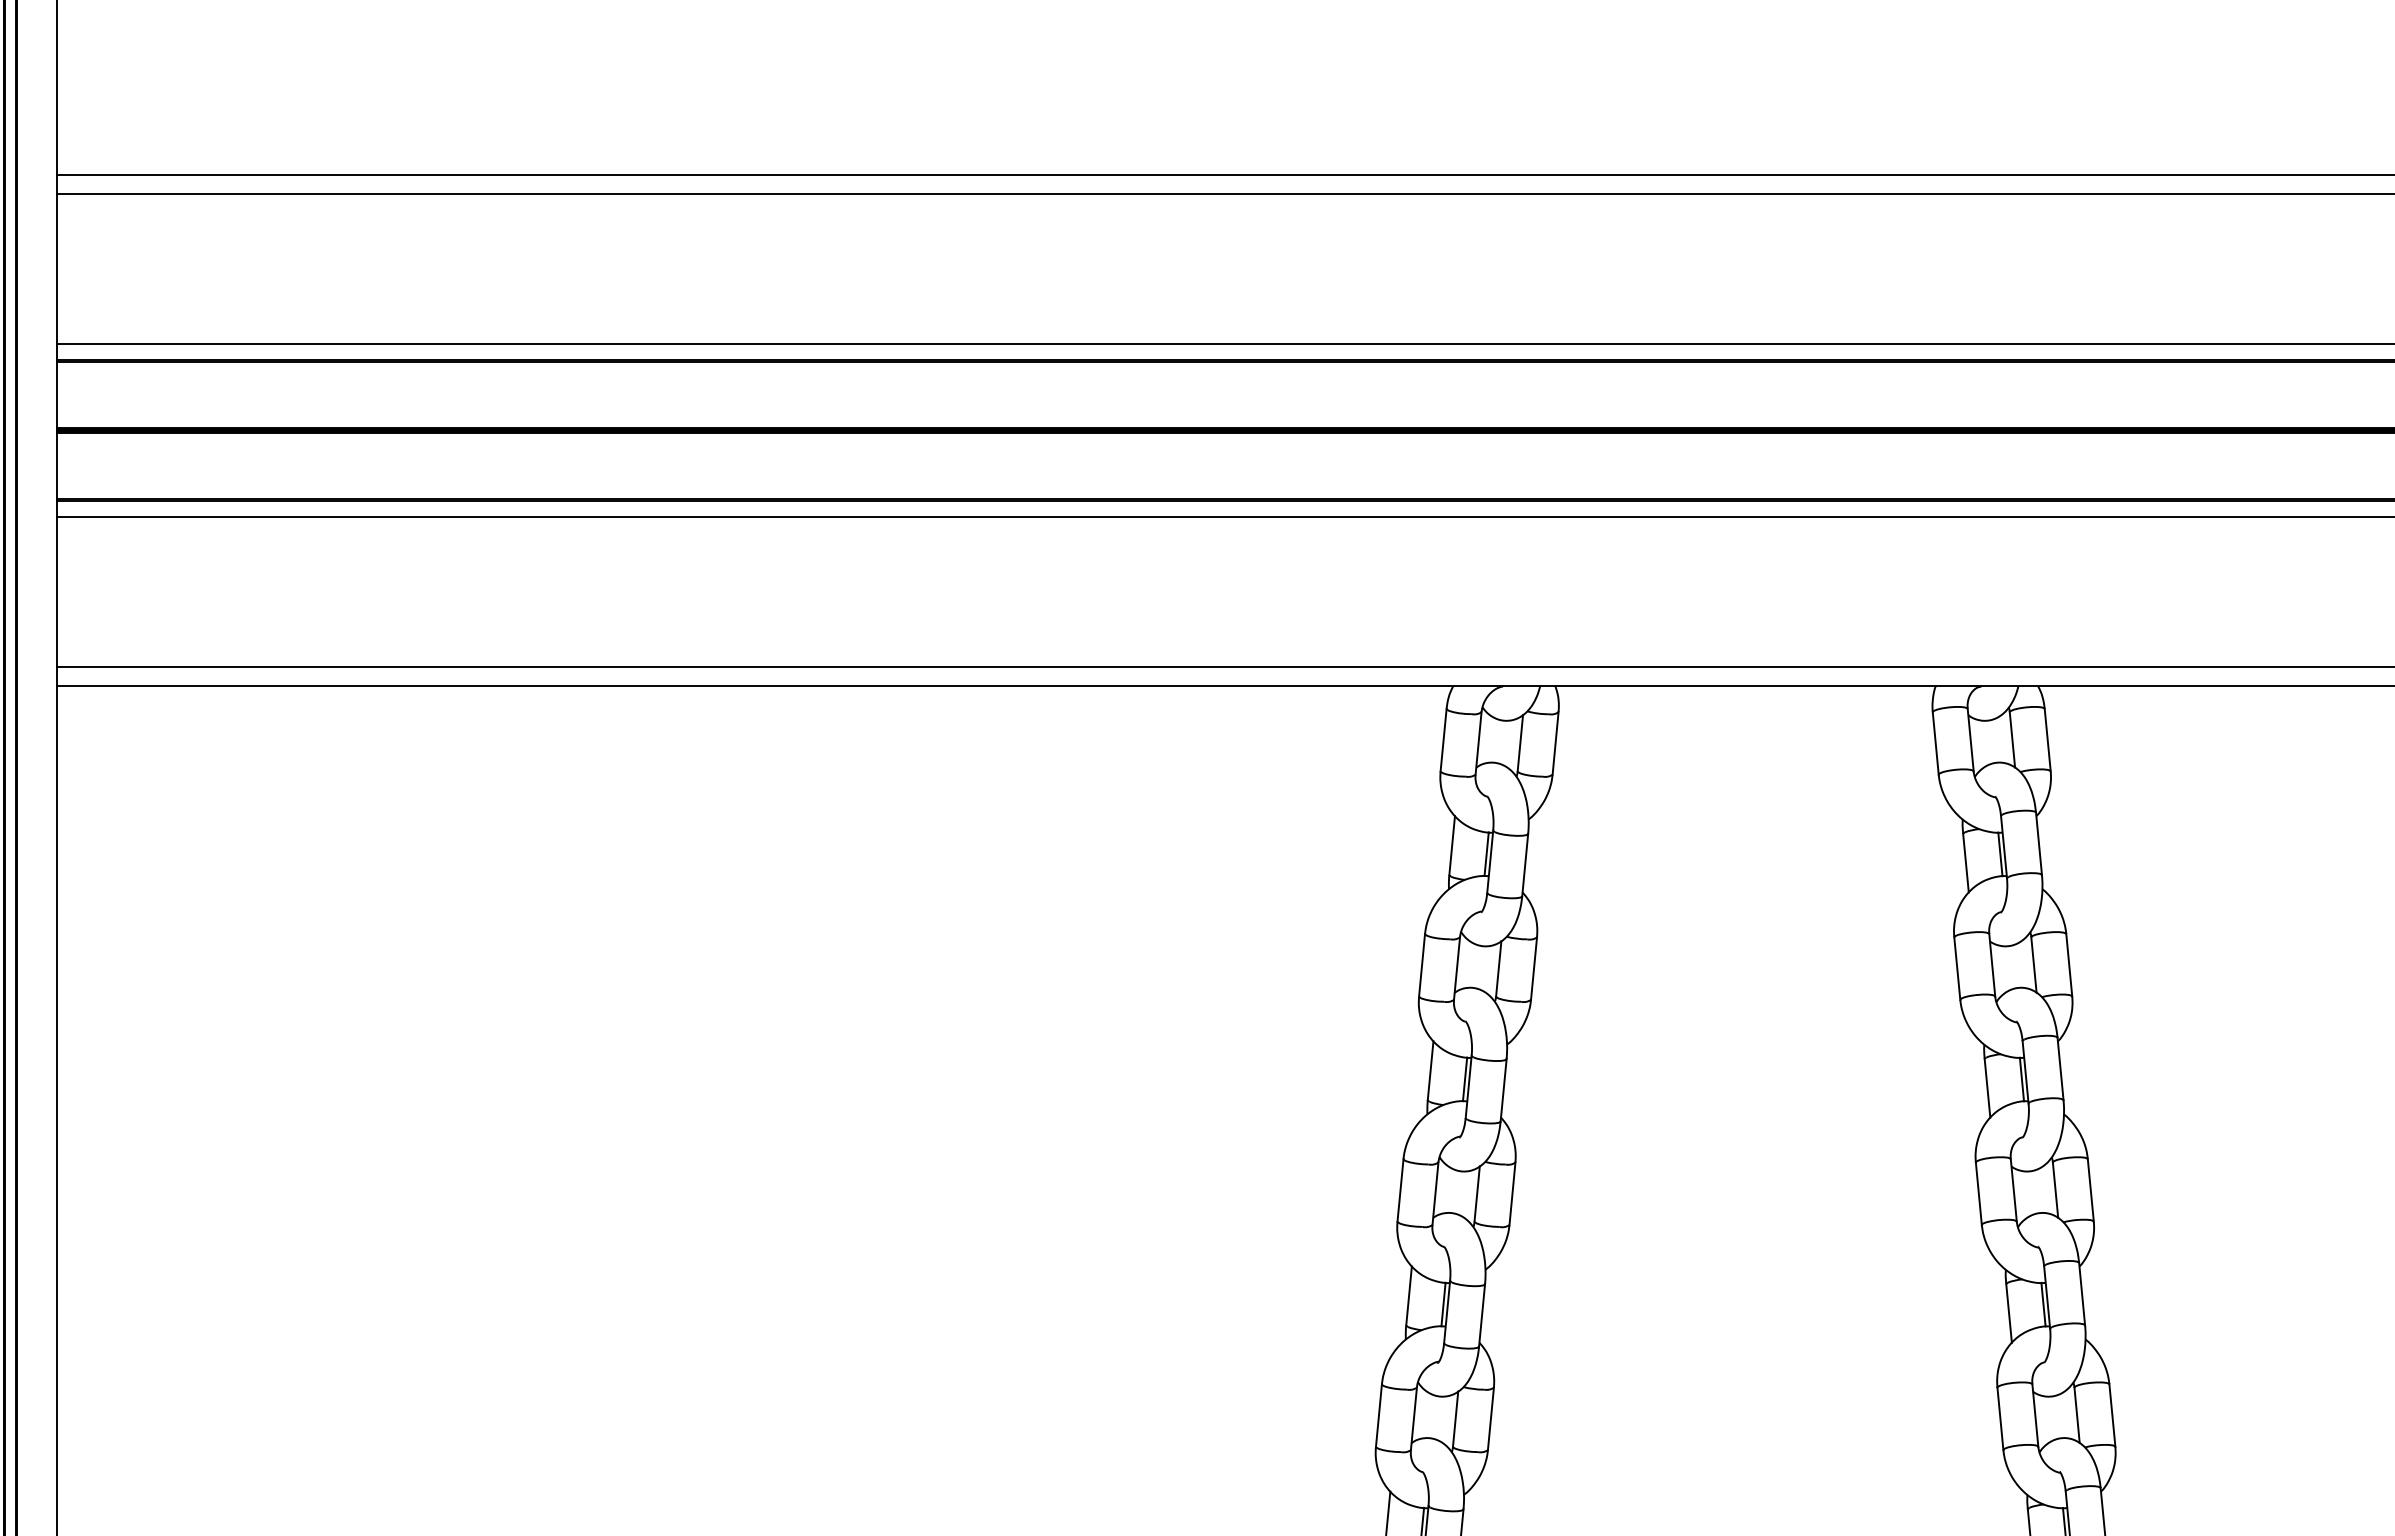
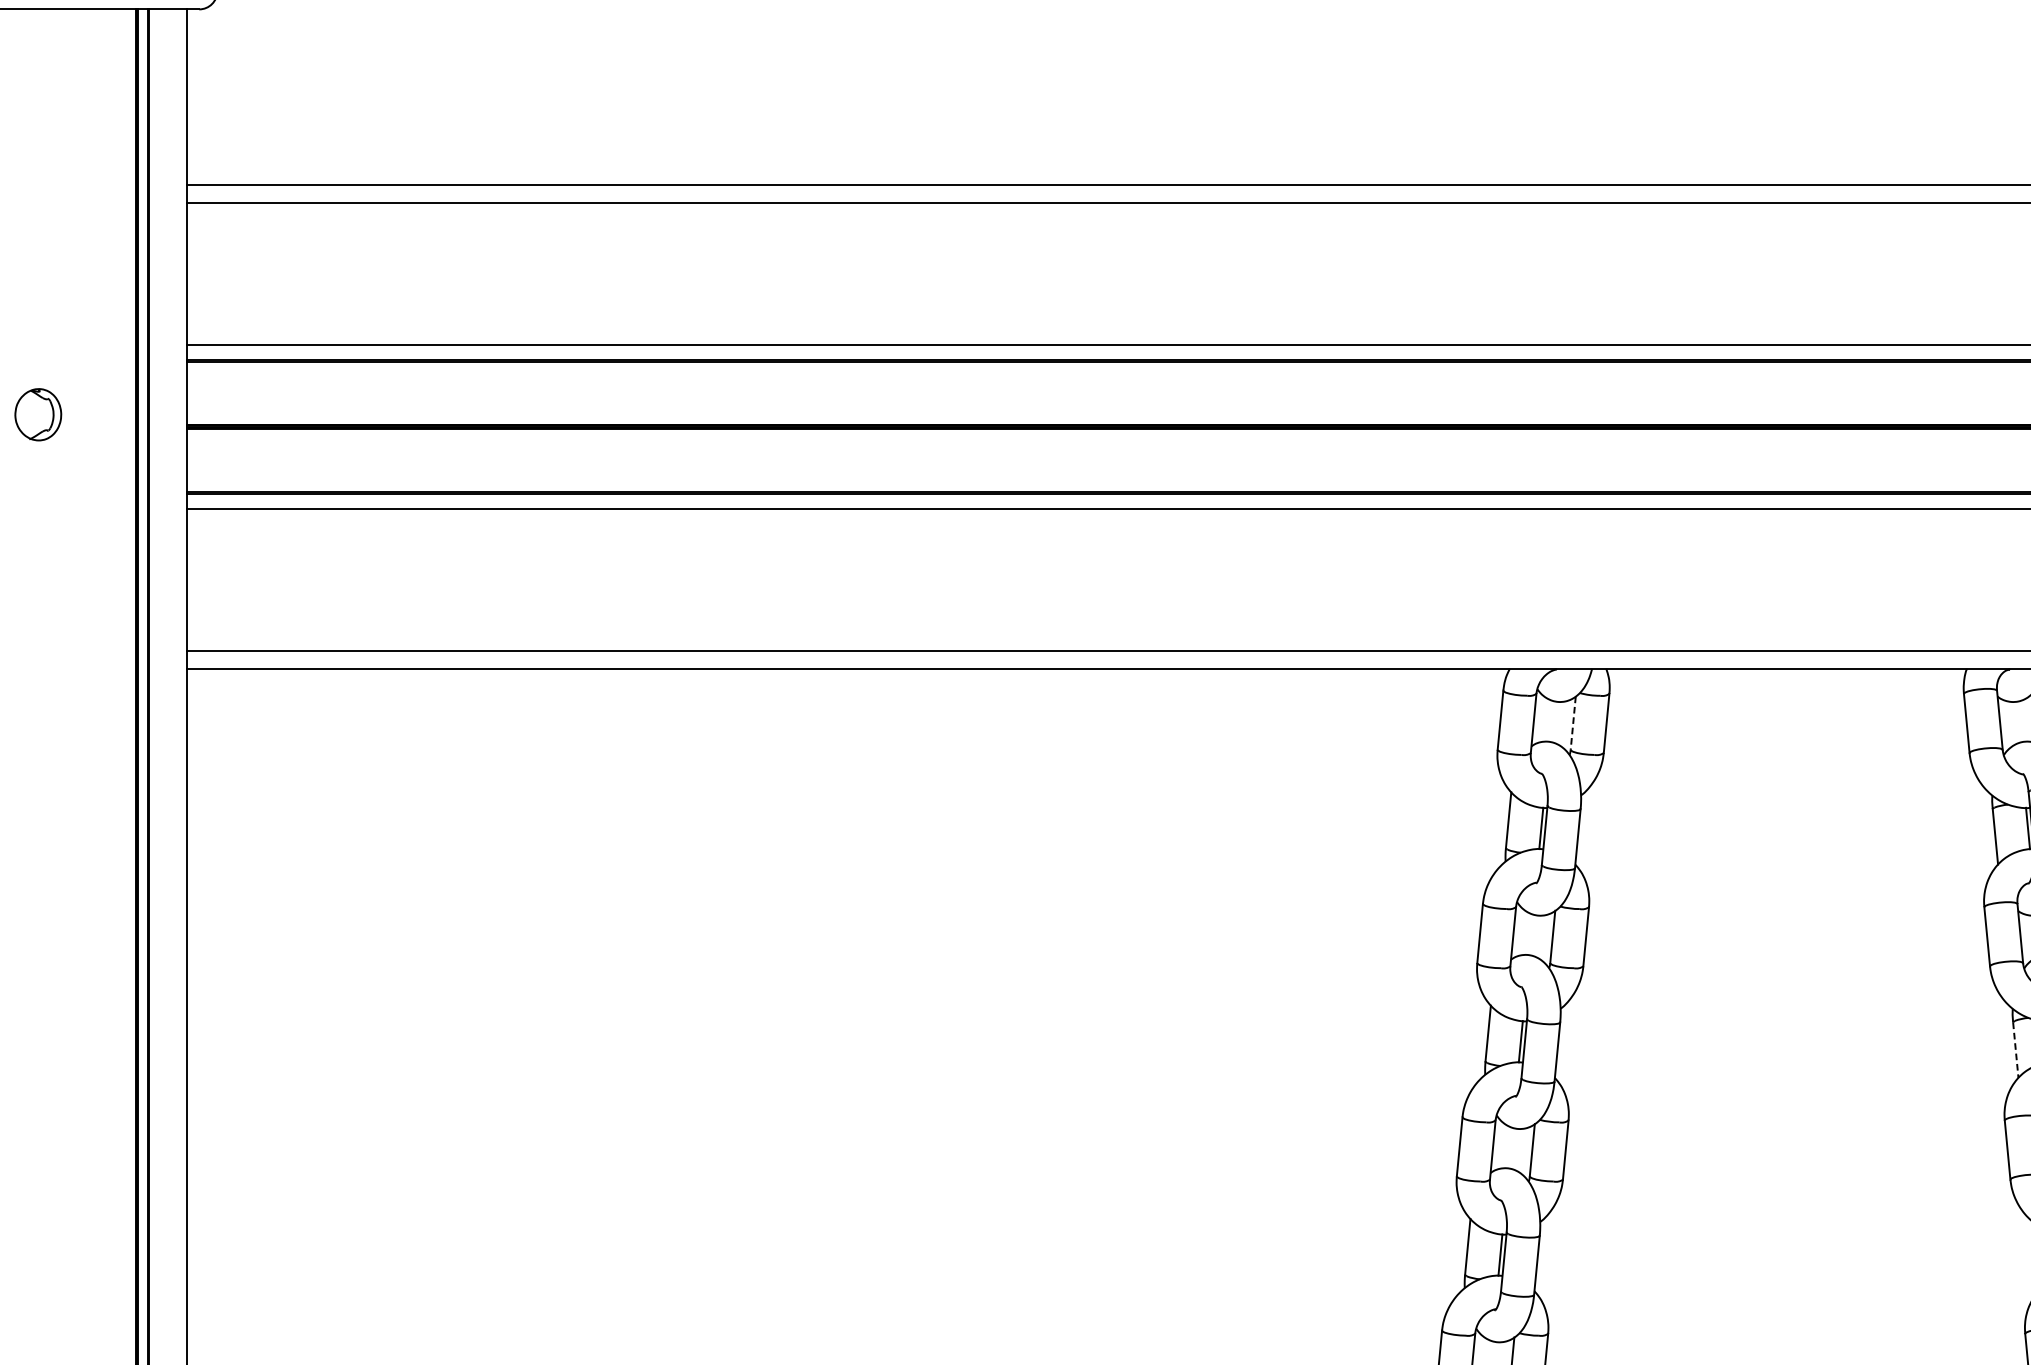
line: (1520, 743) -> (1573, 723), solid -> dashed
line: (1987, 1088) -> (2015, 1050), solid -> dashed

